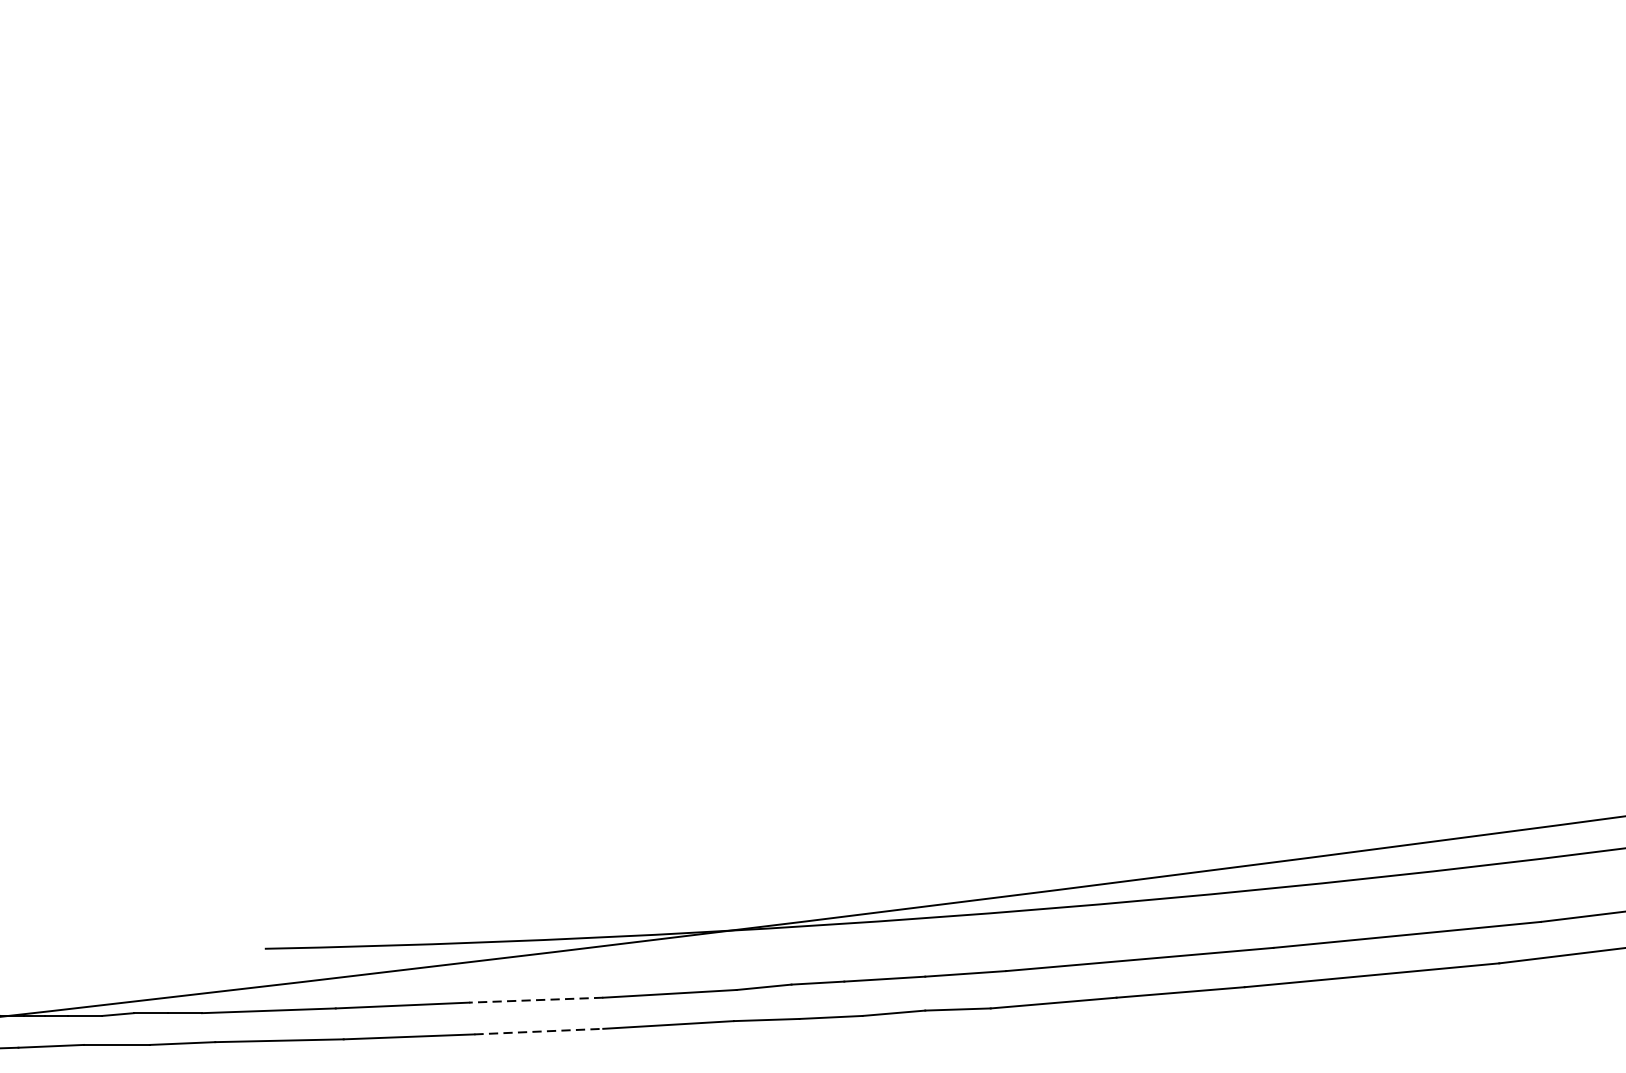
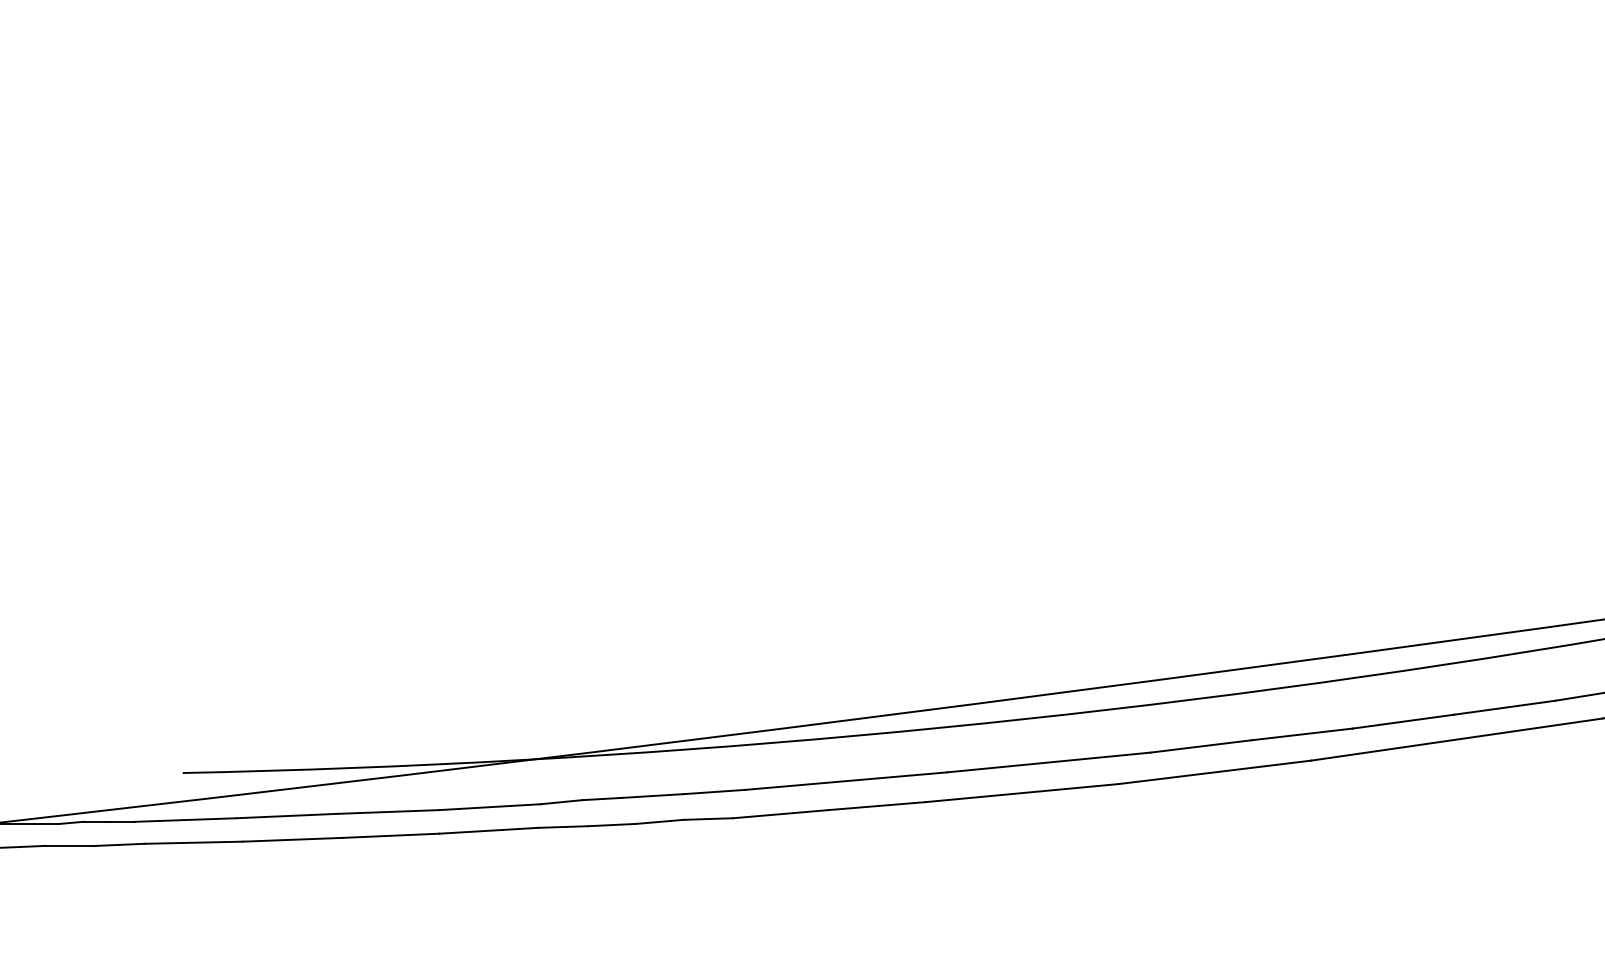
line: (536, 999) -> (388, 811), dashed -> solid
line: (538, 1031) -> (390, 835), dashed -> solid

